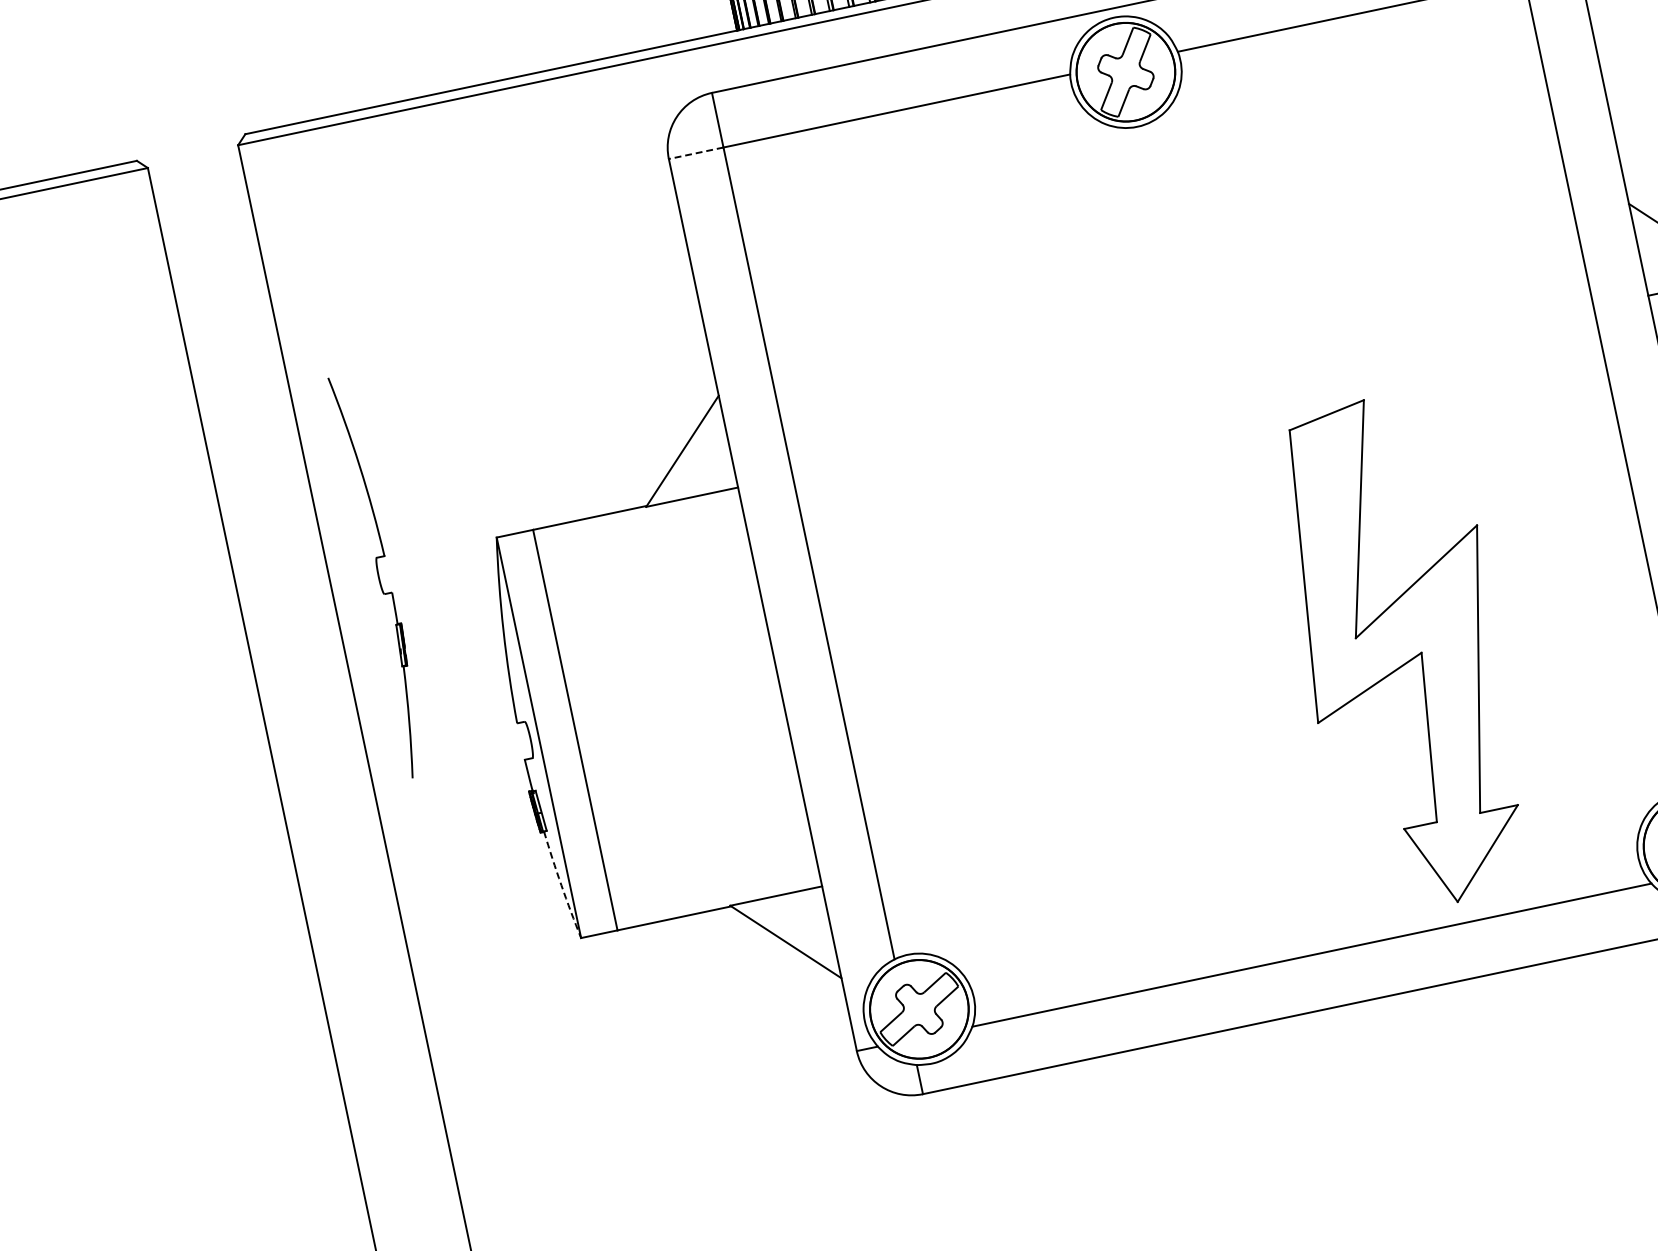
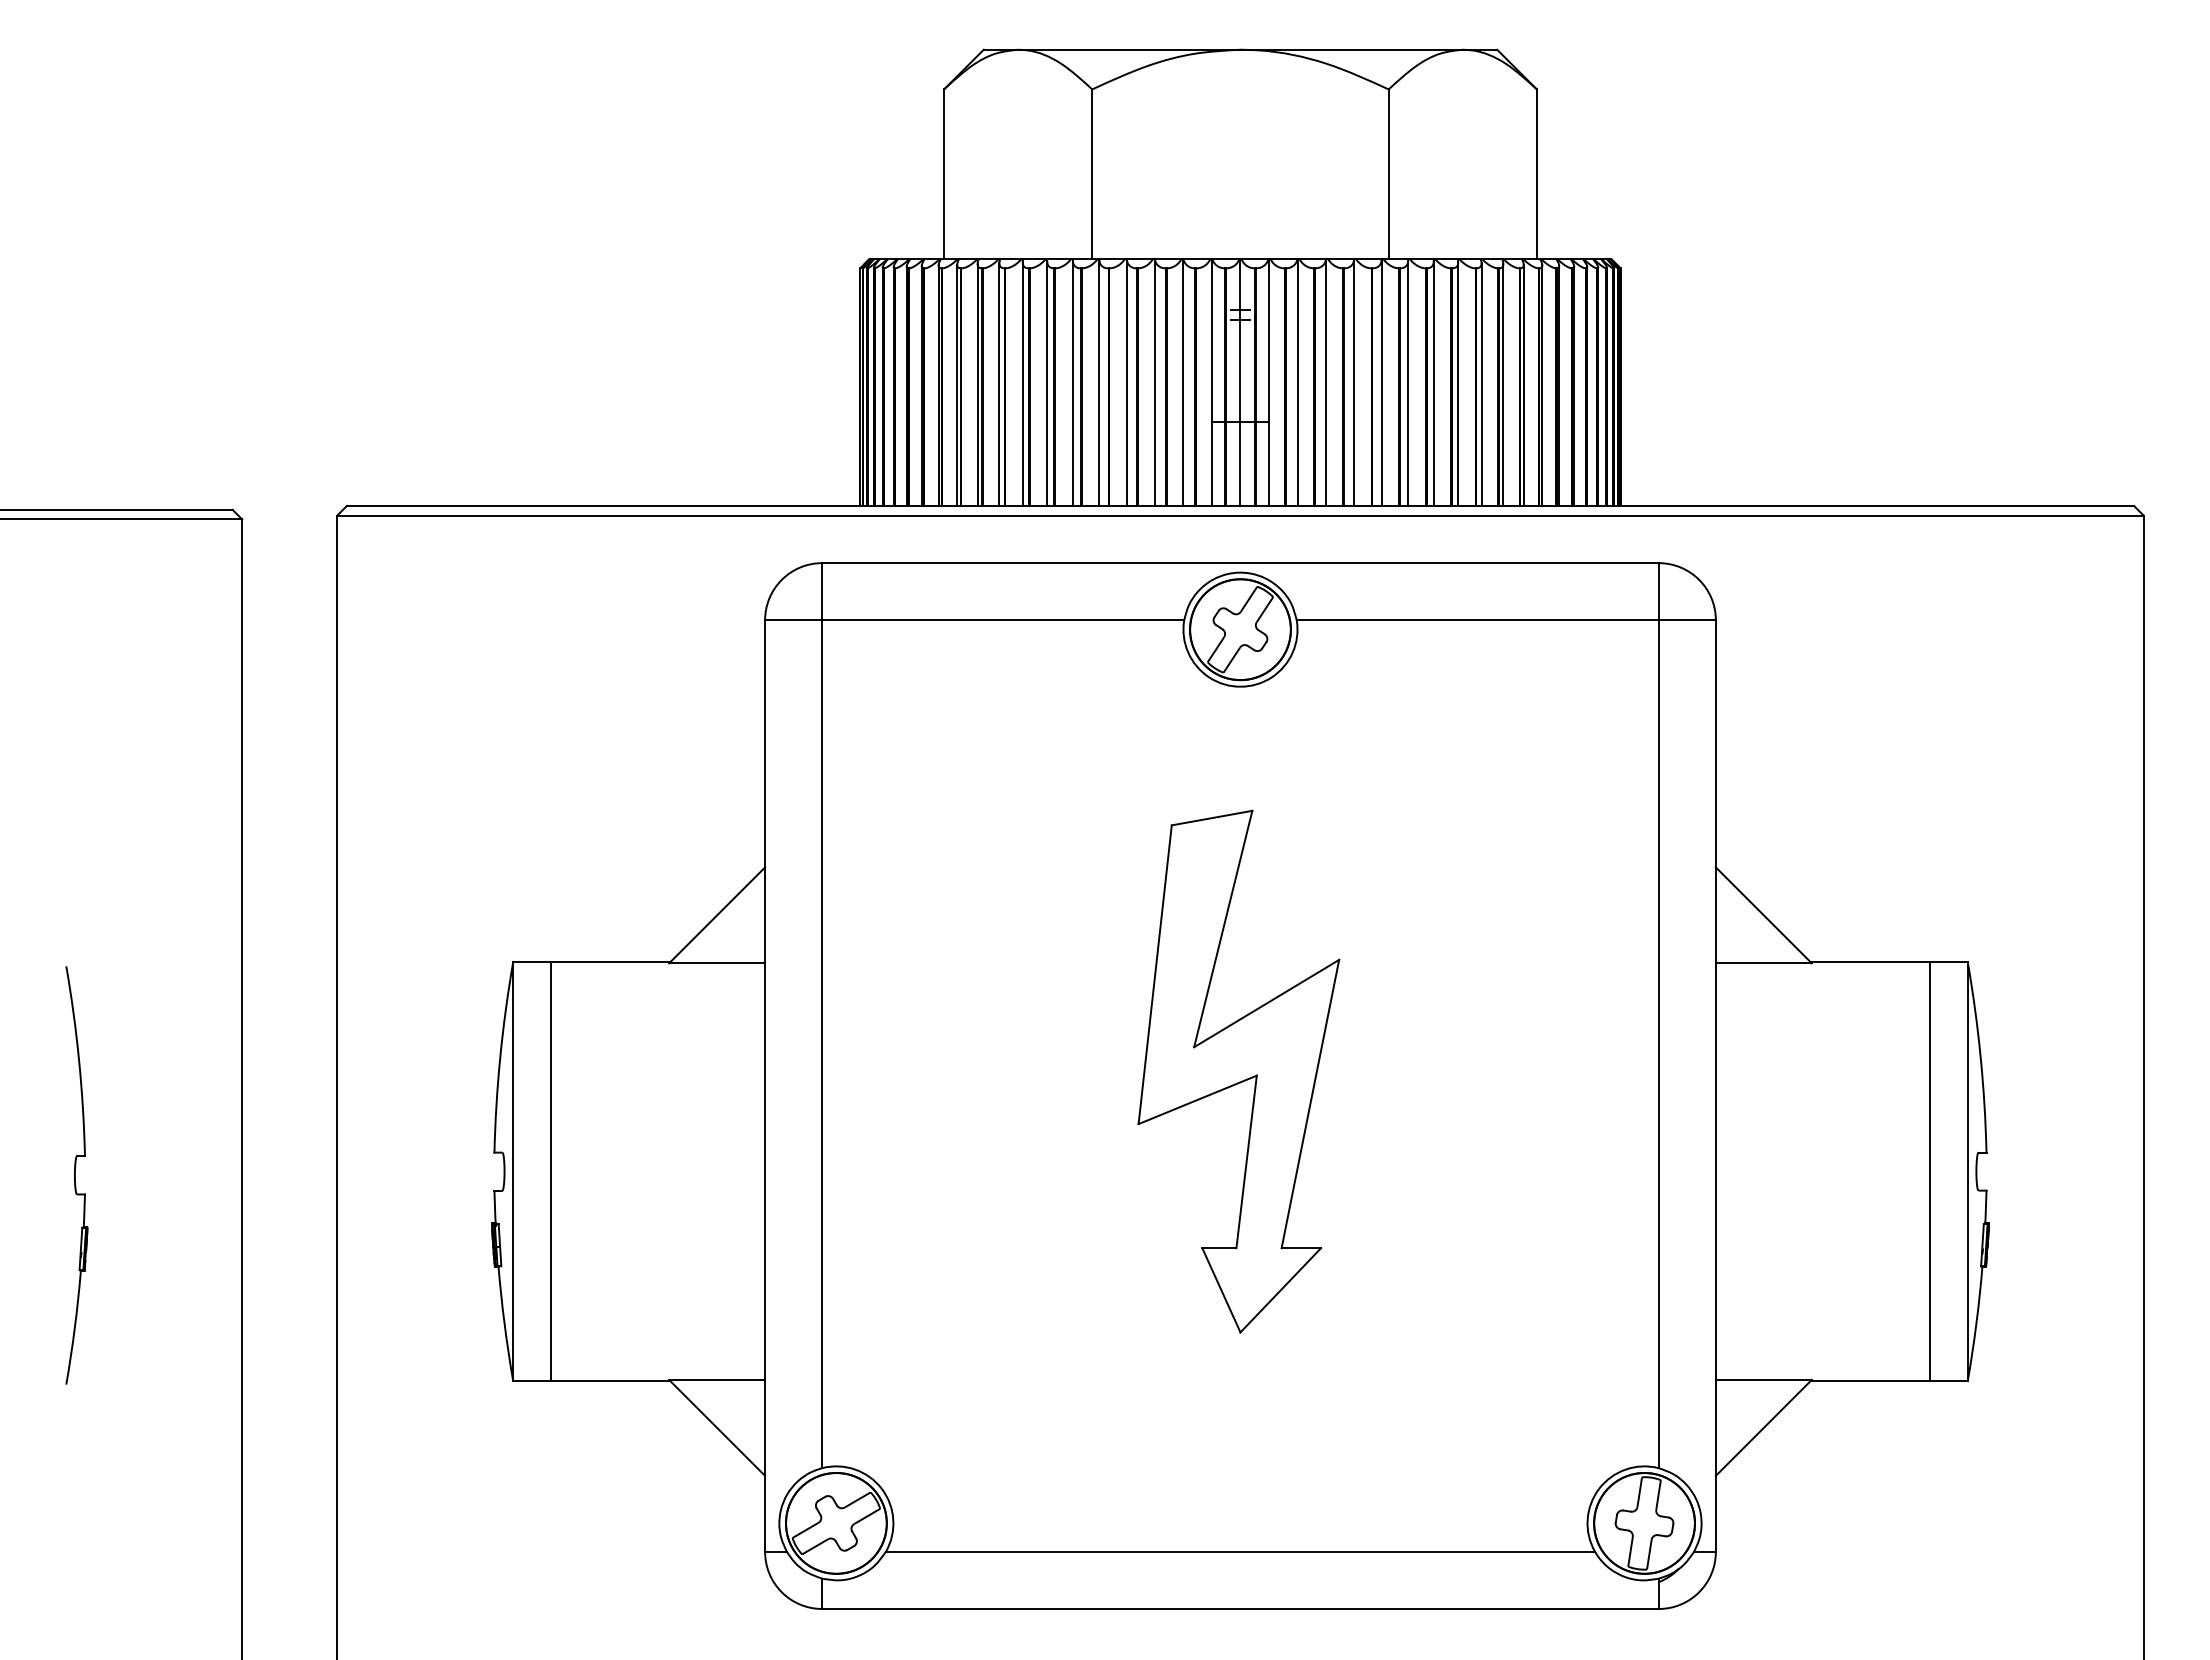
line: (696, 153) -> (793, 620), dashed -> solid
part: (380, 576) -> (76, 1175), moved
part: (1403, 652) -> (1238, 1071), moved
arc: (561, 884) -> (504, 1323), dashed -> solid

